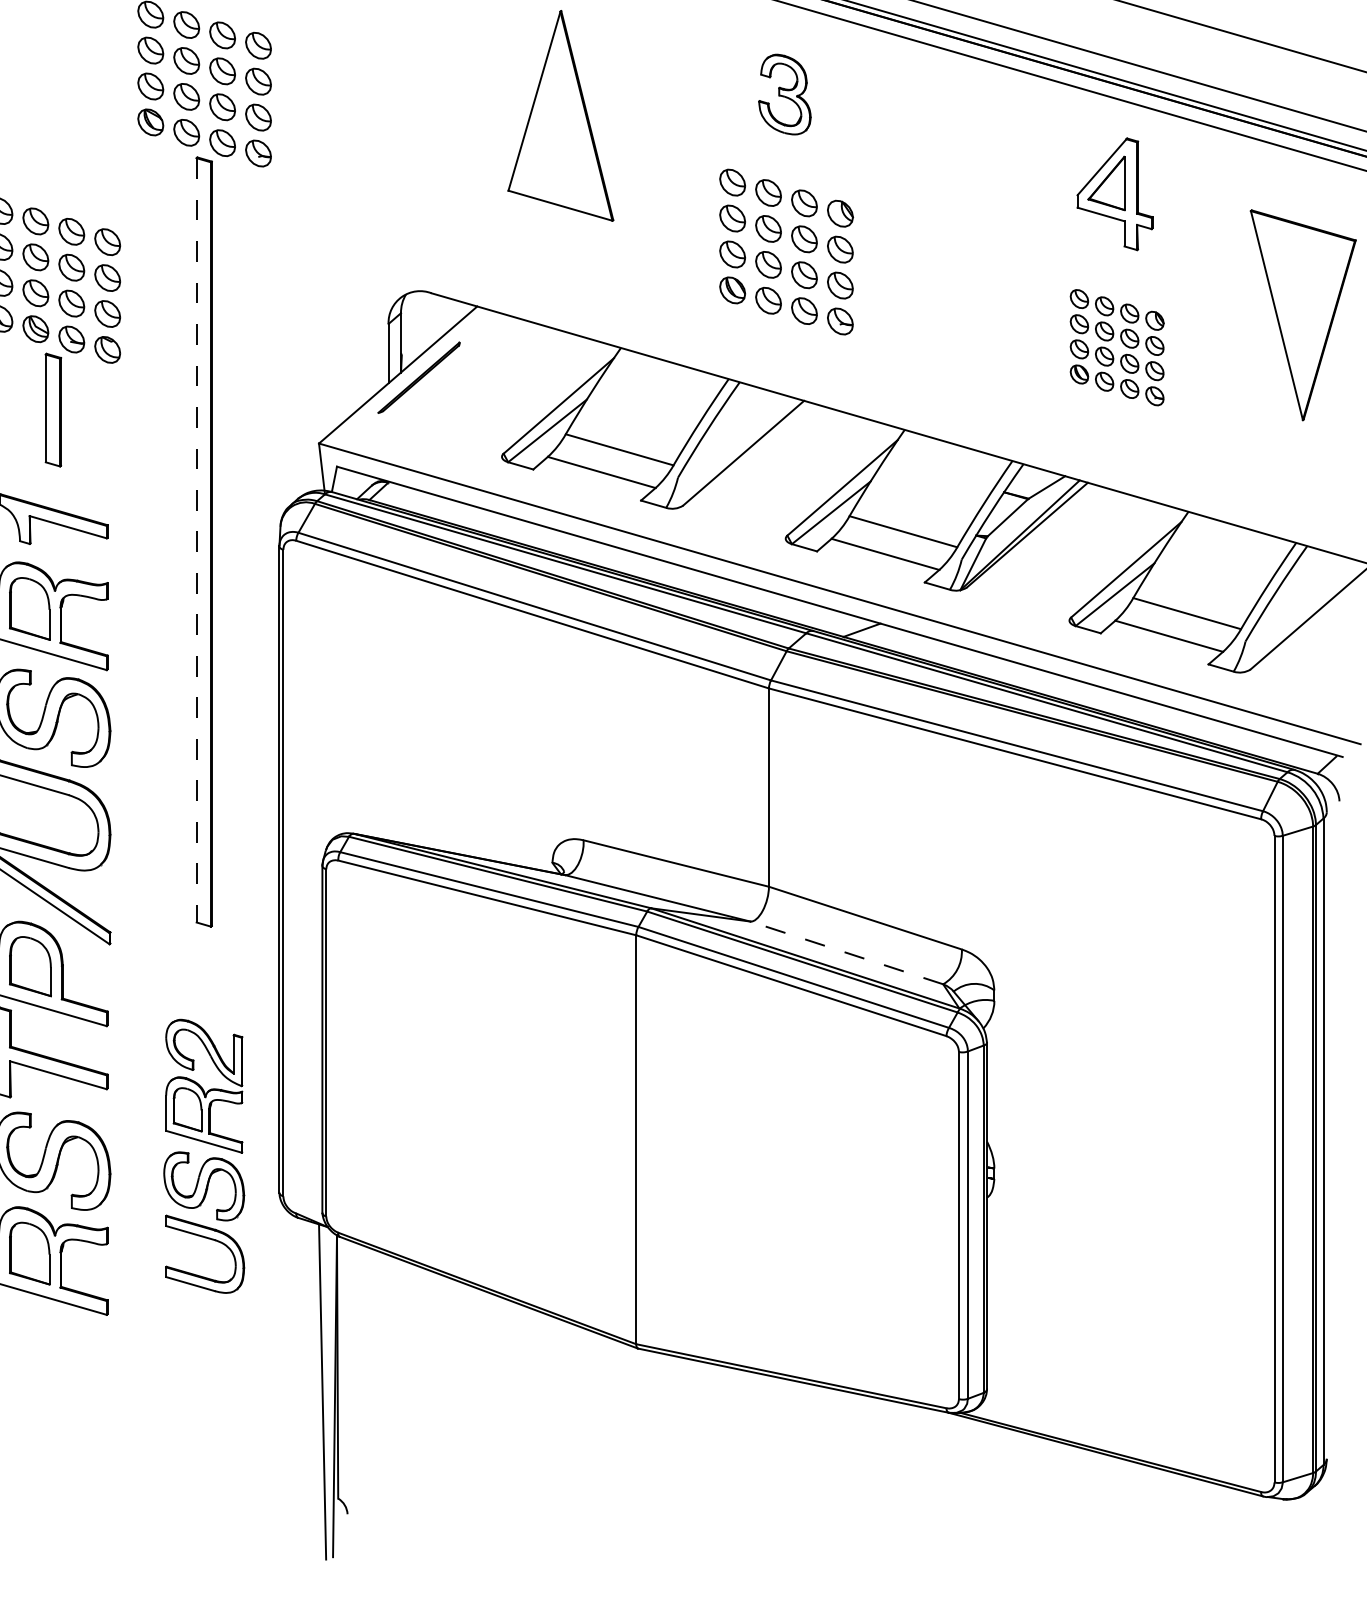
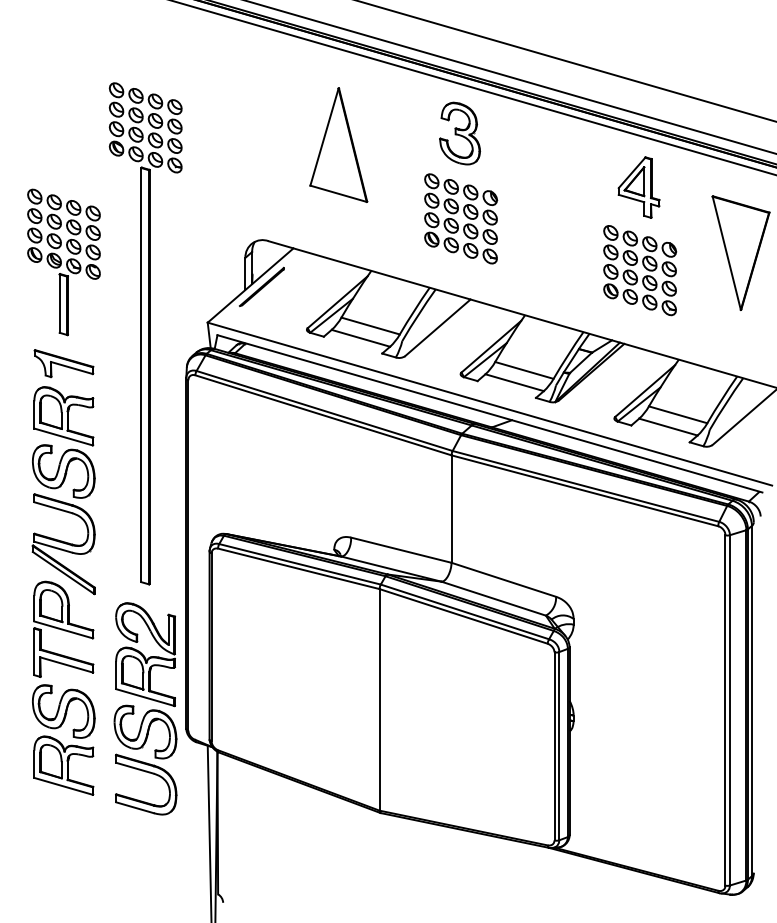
part: (785, 94) -> (460, 133), size x1.43
part: (1117, 347) -> (640, 270), size x1.43
line: (196, 541) -> (141, 375), dashed -> solid
line: (846, 952) -> (493, 598), dashed -> solid
part: (204, 1155) -> (145, 708), size x1.43

